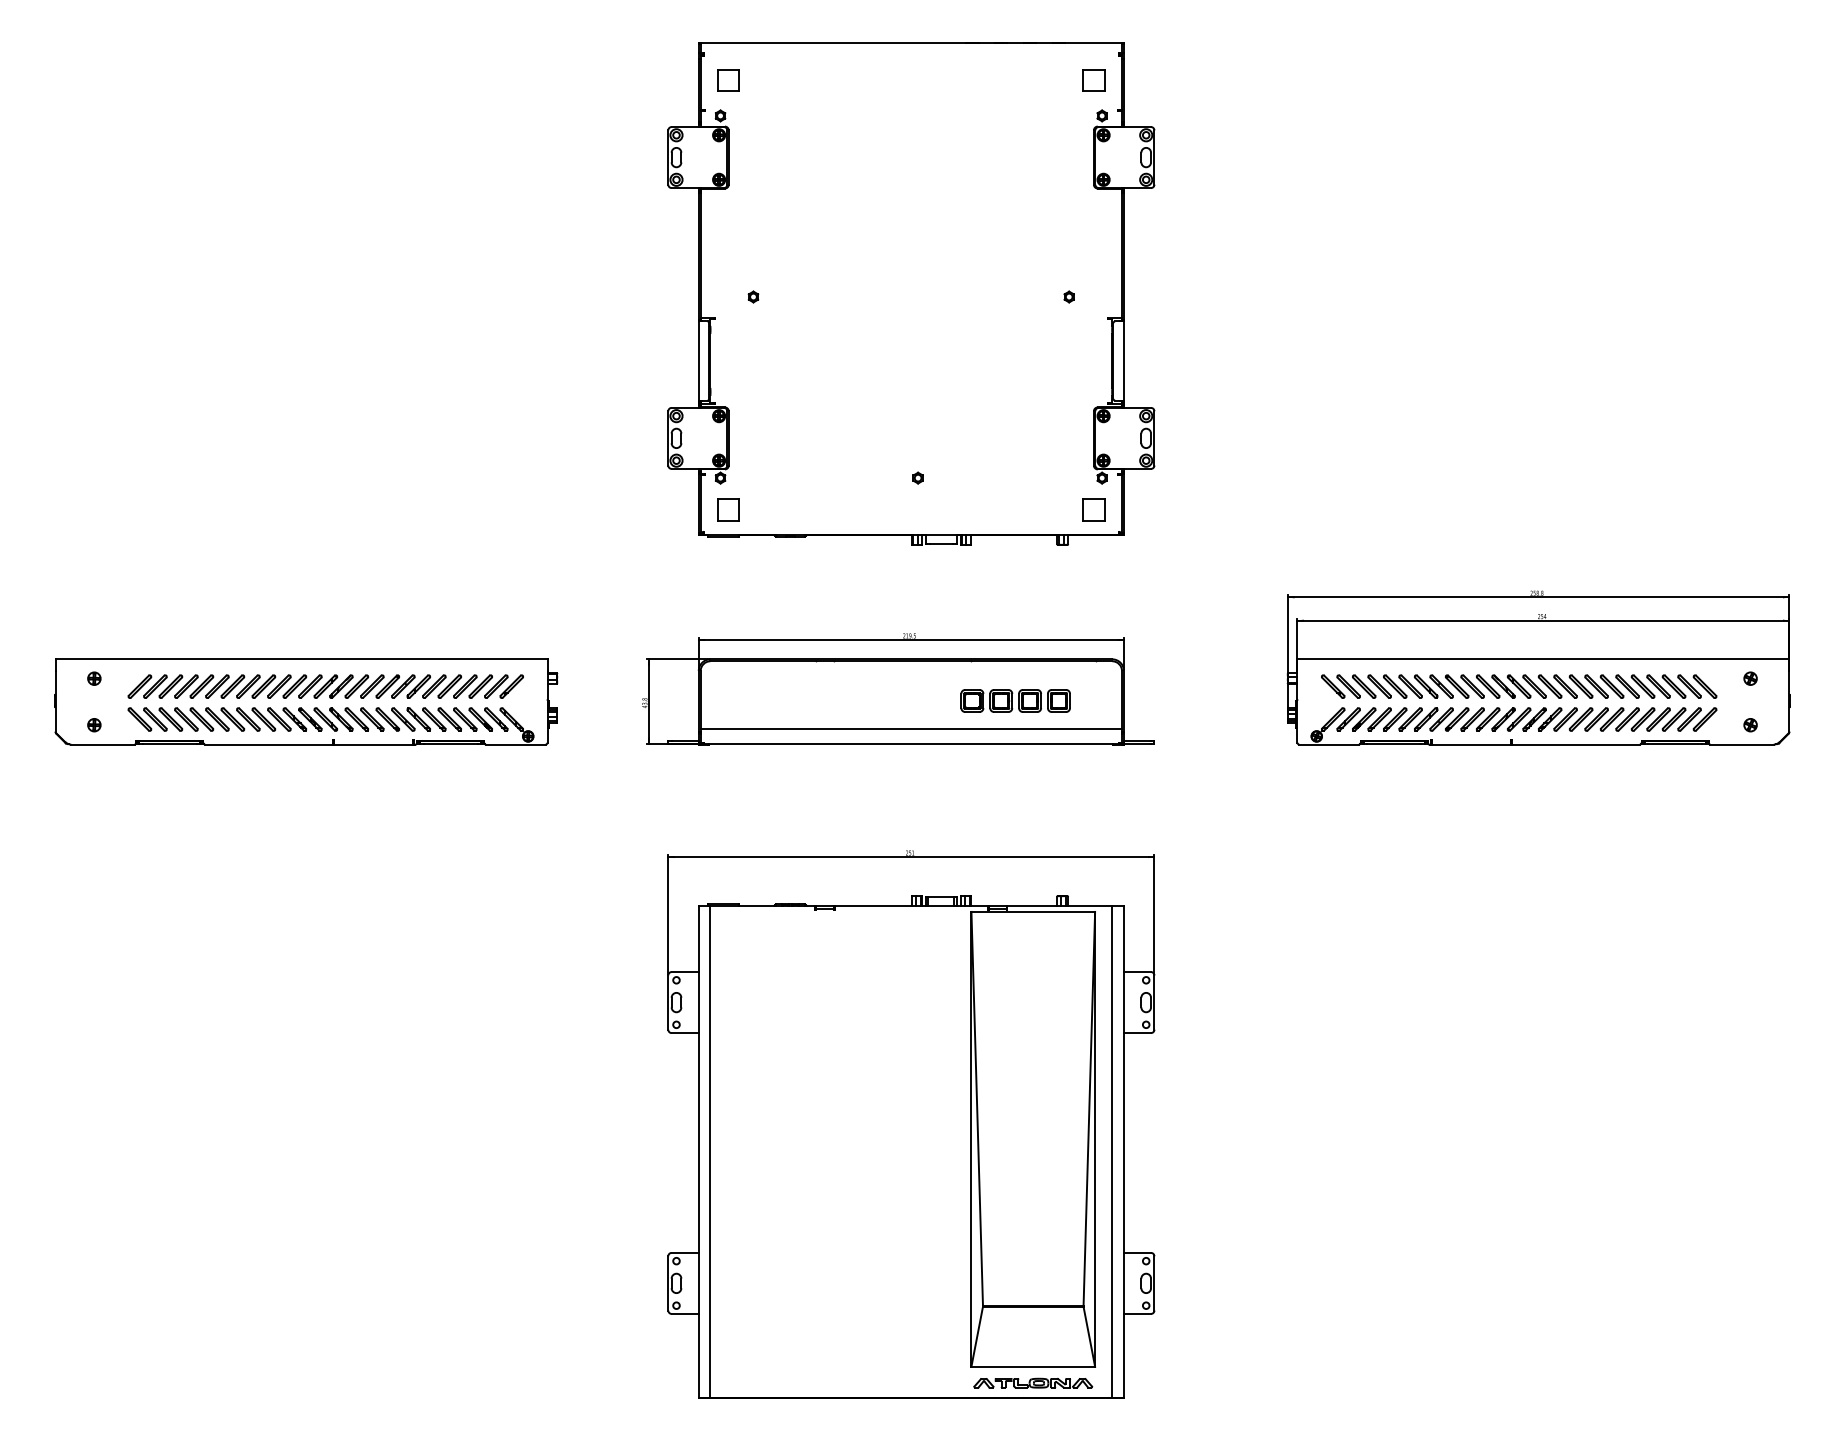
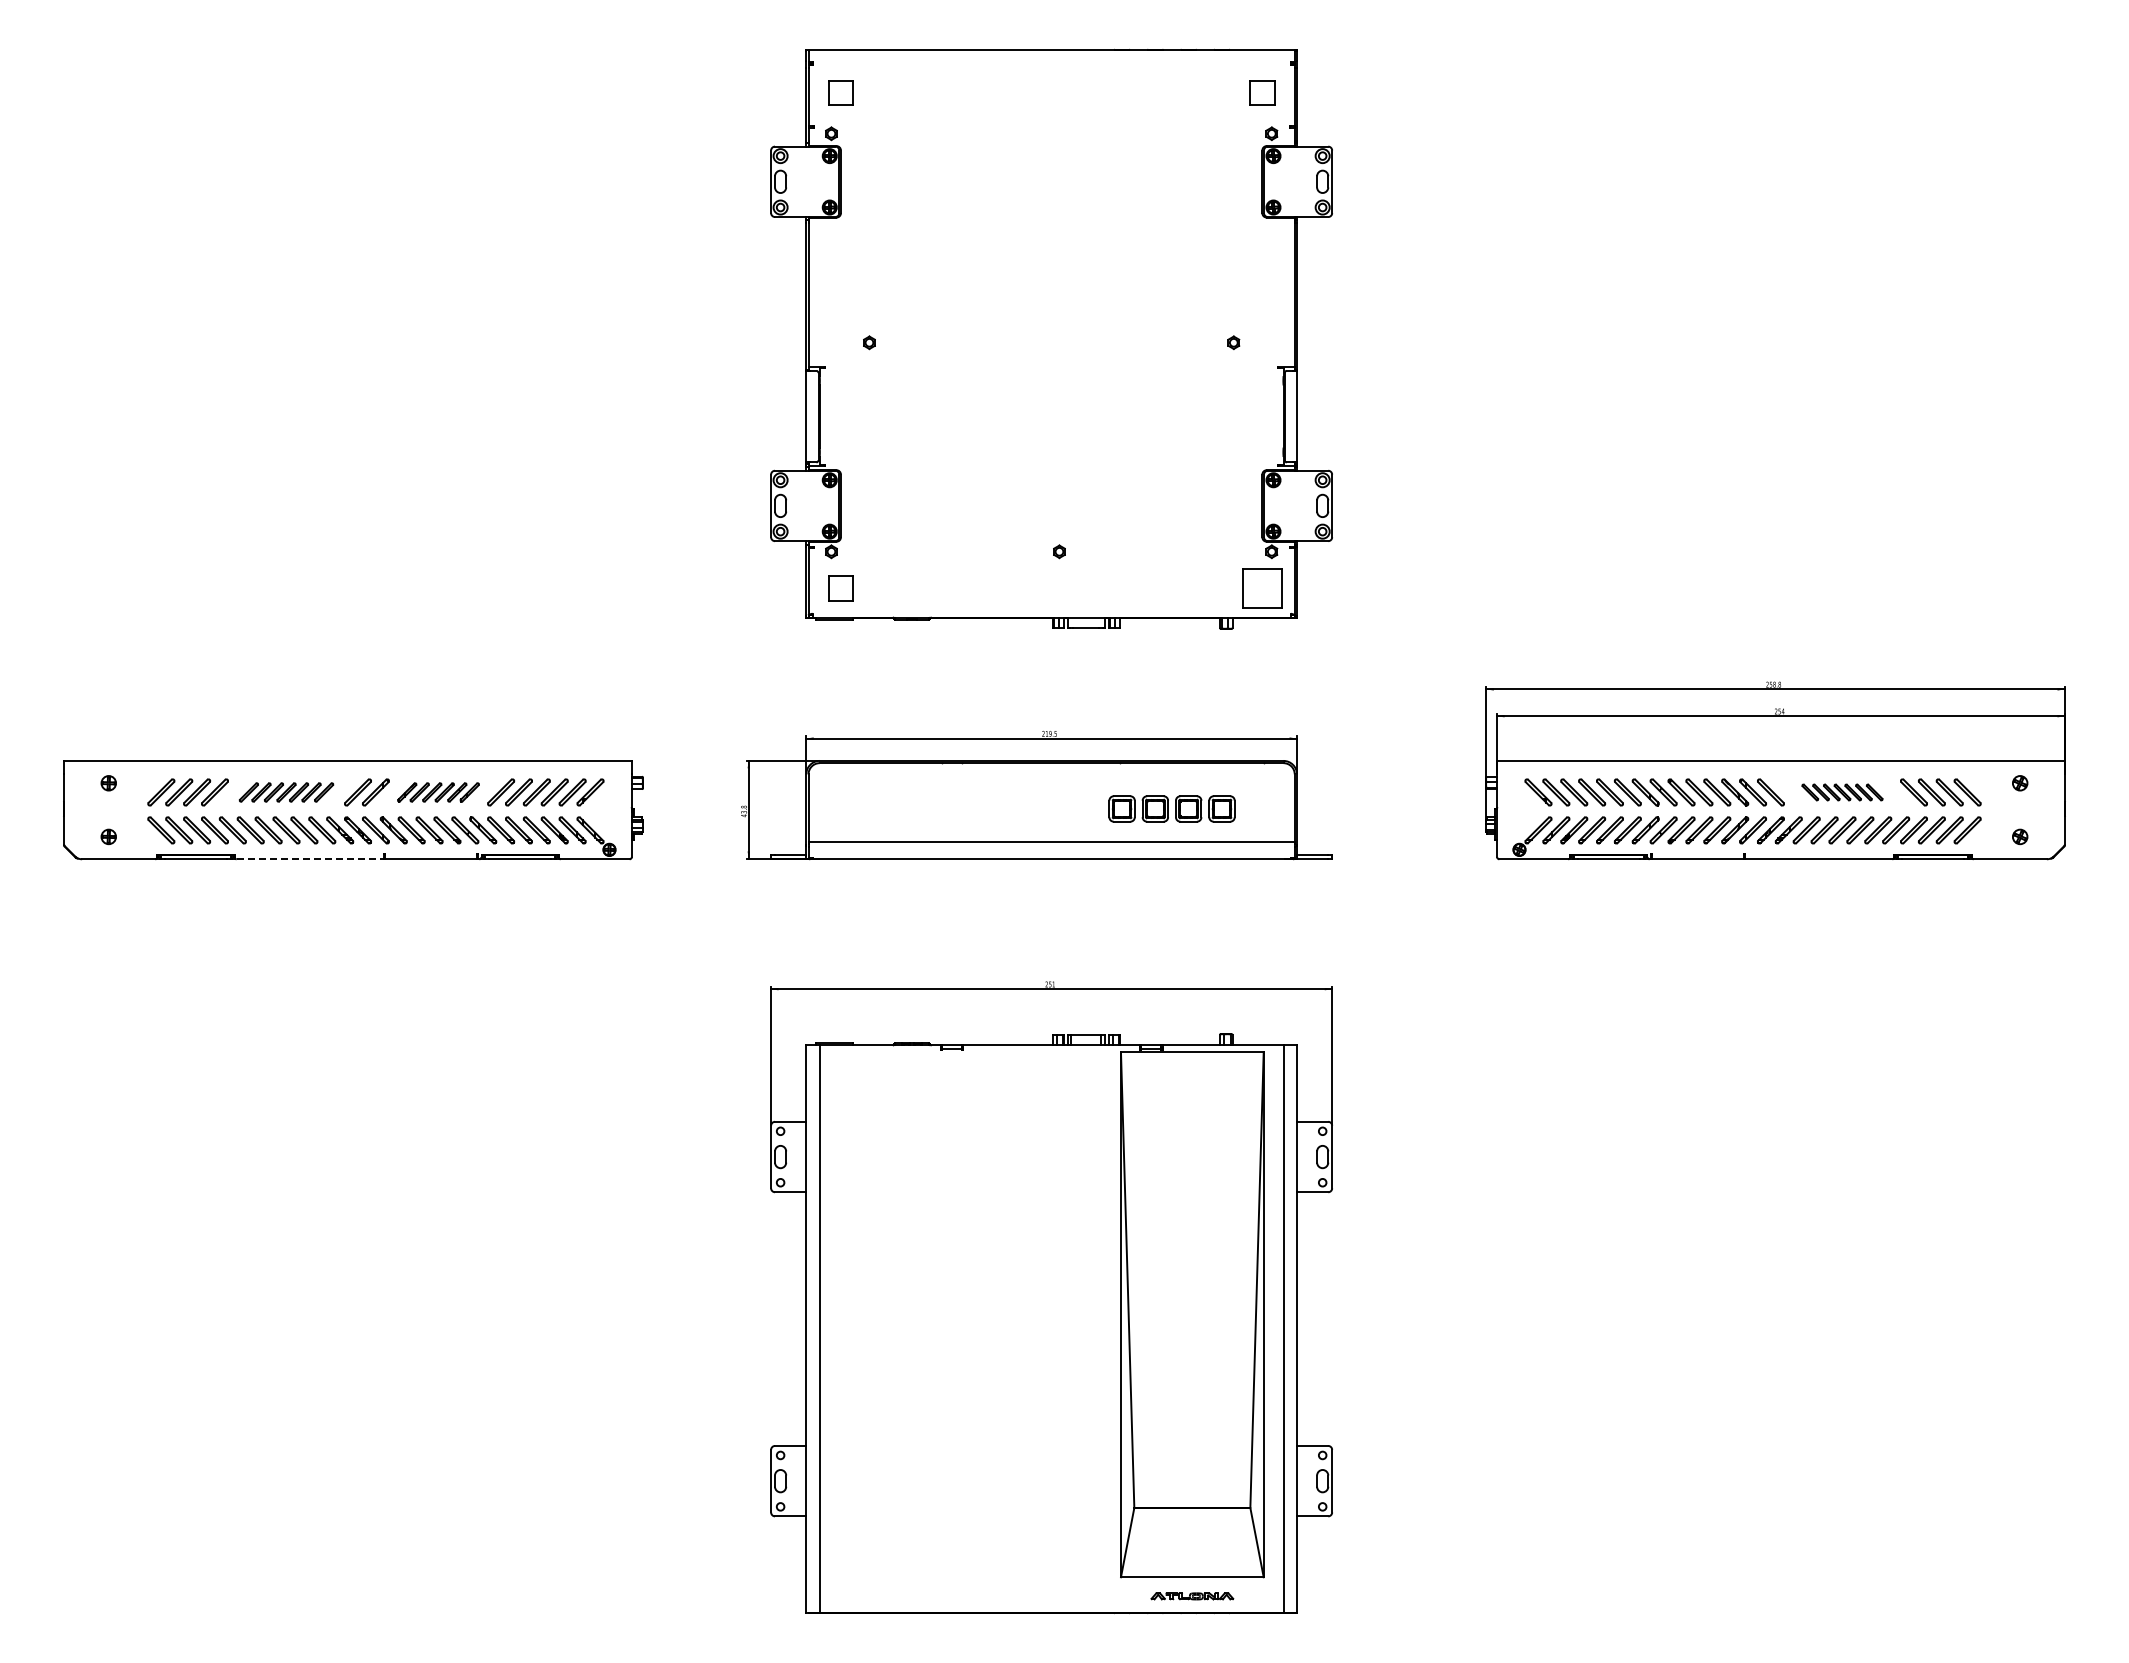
part: (1094, 509) -> (1262, 588), size x1.6
part: (248, 686) -> (286, 792), size x0.7
part: (380, 686) -> (438, 792), size x0.7
part: (1596, 686) -> (1842, 792), size x0.6
line: (269, 744) -> (310, 859), solid -> dashed
part: (1033, 1383) -> (1192, 1596), size x0.6

